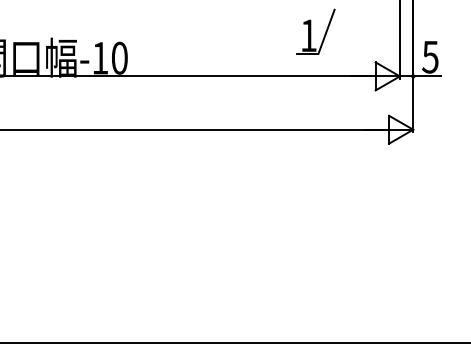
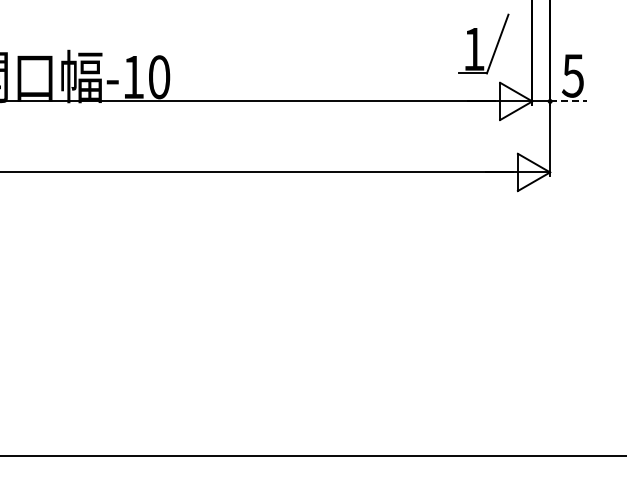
part: (315, 31) -> (483, 43), moved
line: (427, 76) -> (568, 101), solid -> dashed

